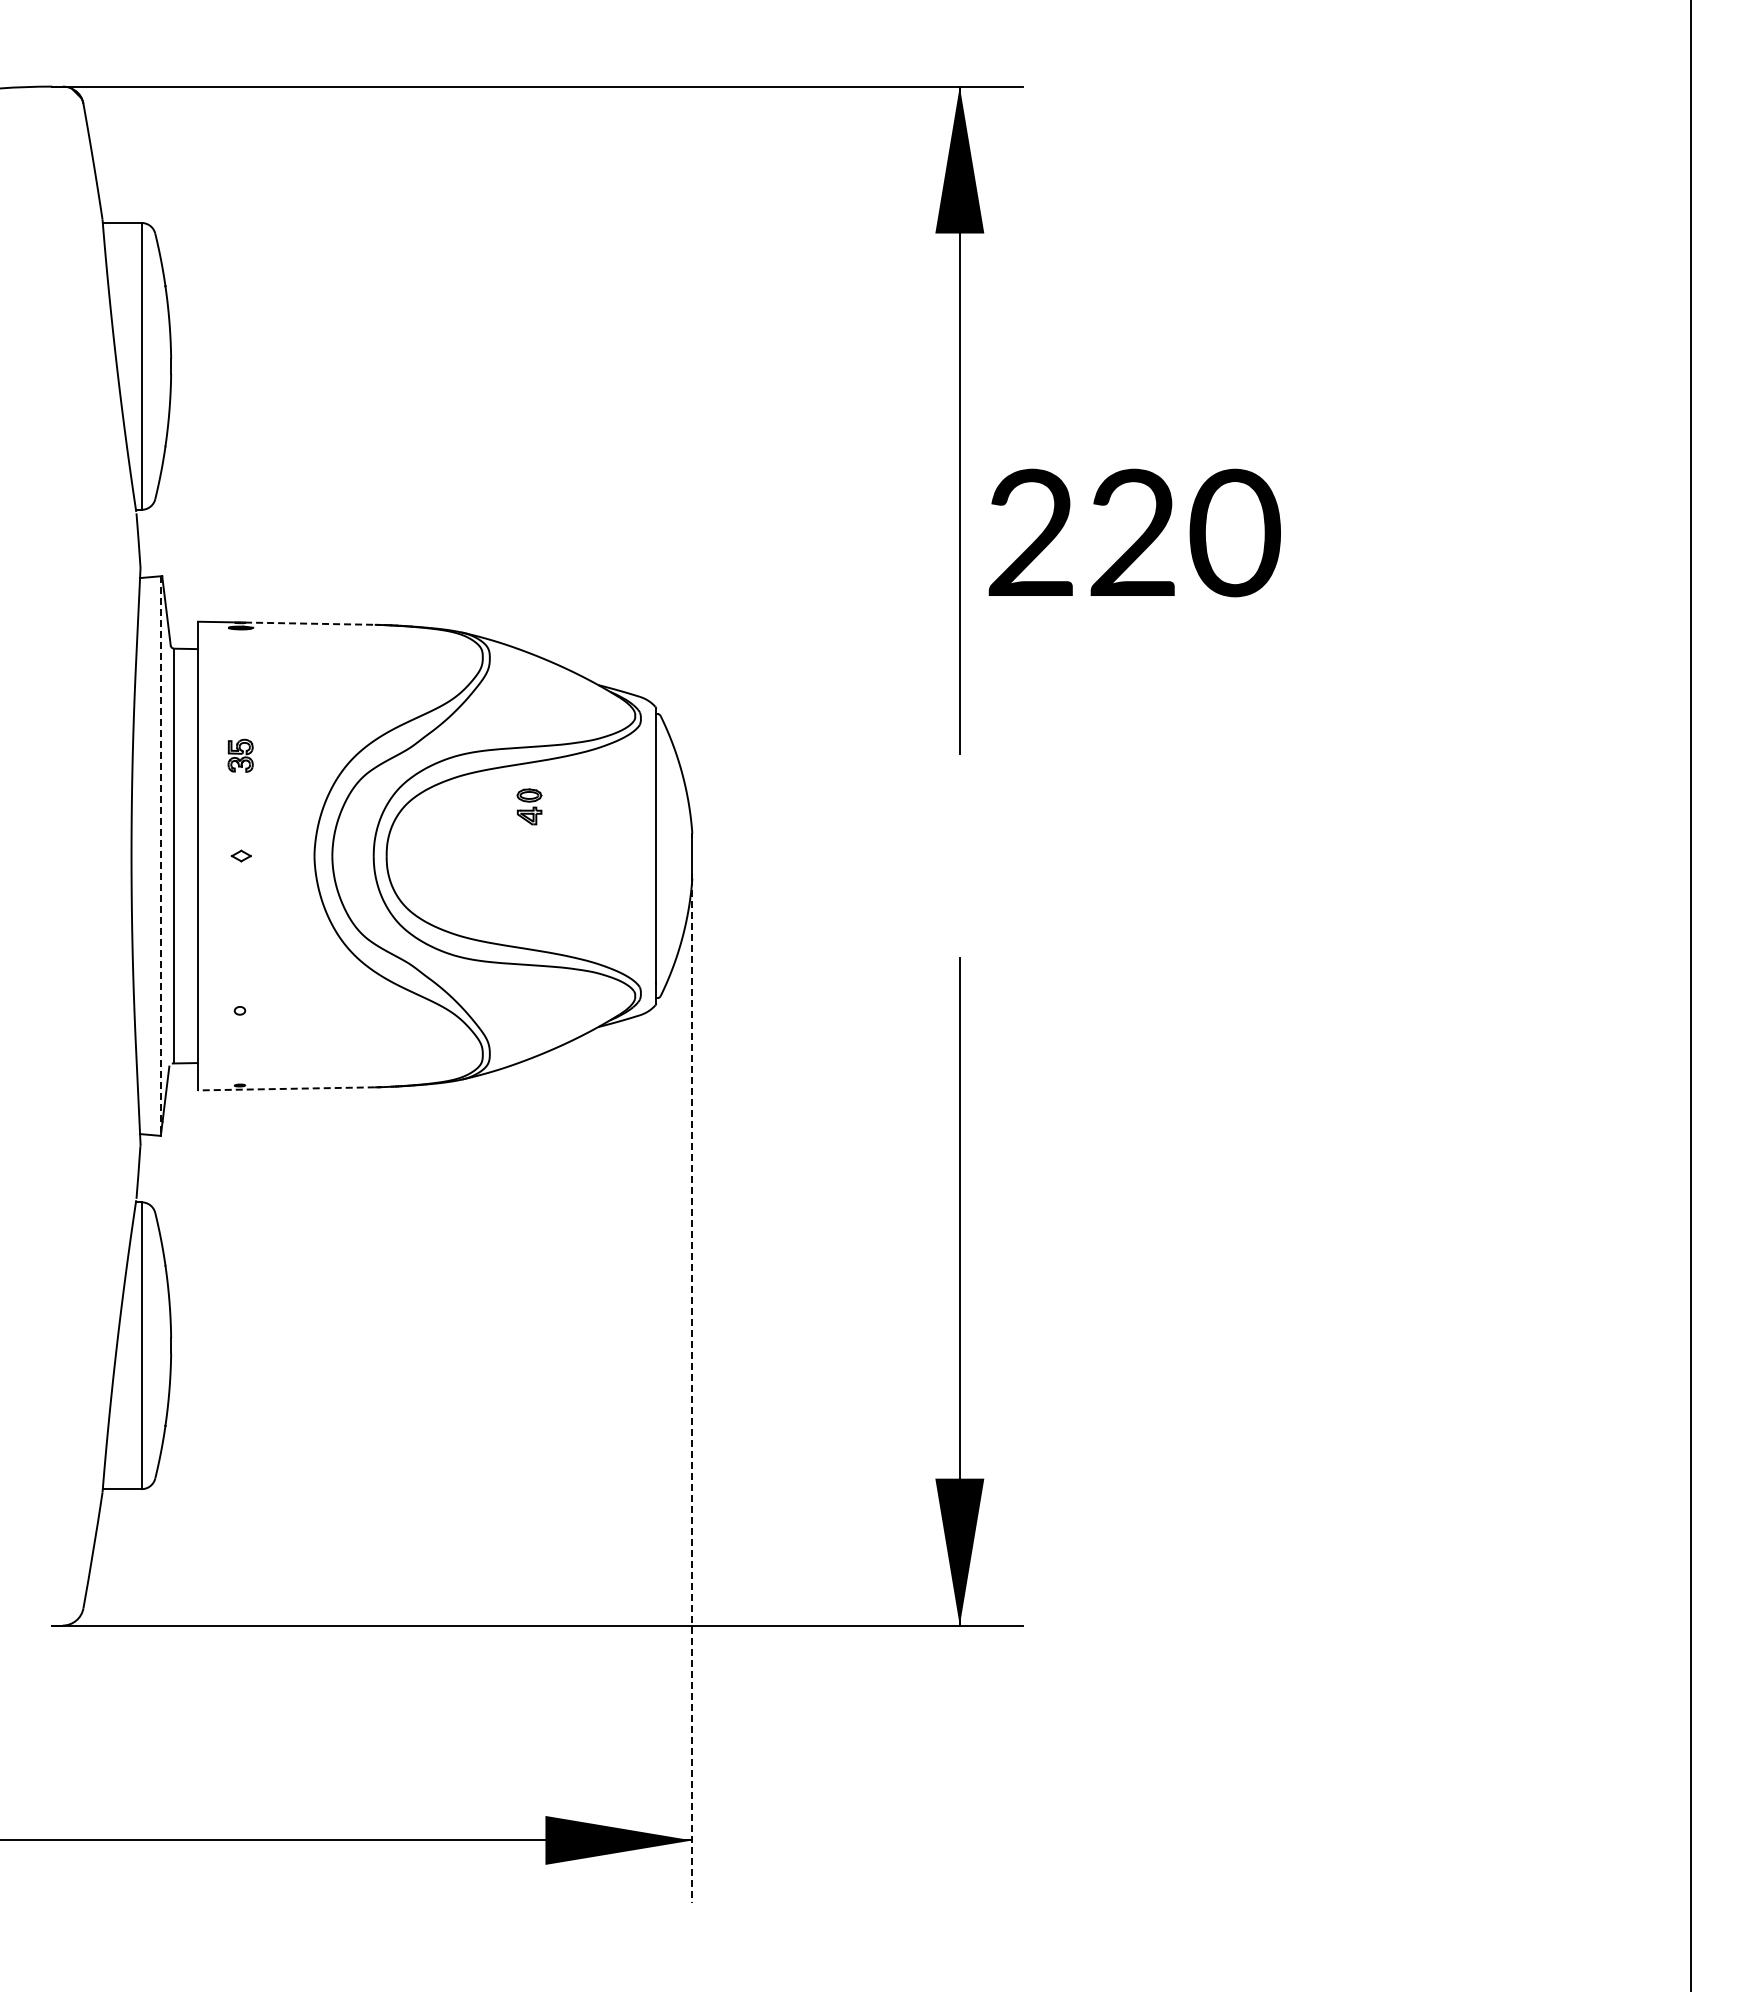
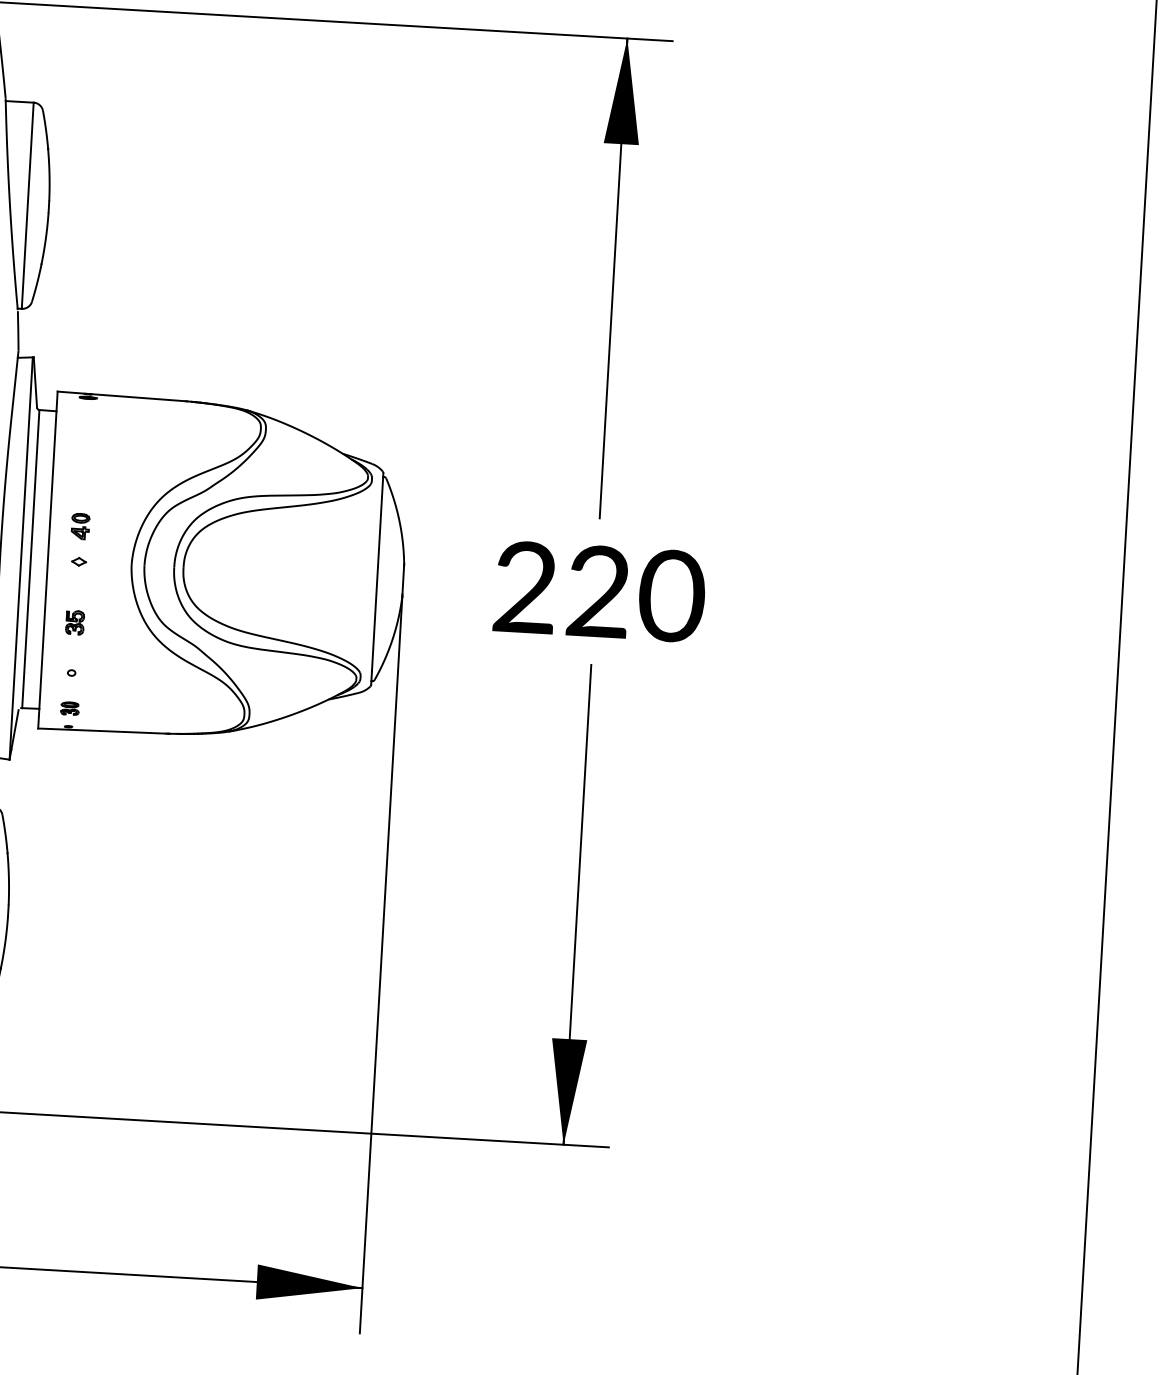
text: (1134, 532) -> (599, 591), moved
line: (309, 623) -> (137, 397), dashed -> solid
part: (240, 755) -> (74, 622), moved
part: (529, 806) -> (80, 526), moved
line: (160, 856) -> (20, 558), dashed -> solid
part: (240, 1059) -> (70, 708), added
line: (285, 1088) -> (101, 730), dashed -> solid
line: (692, 1391) -> (381, 965), dashed -> solid

